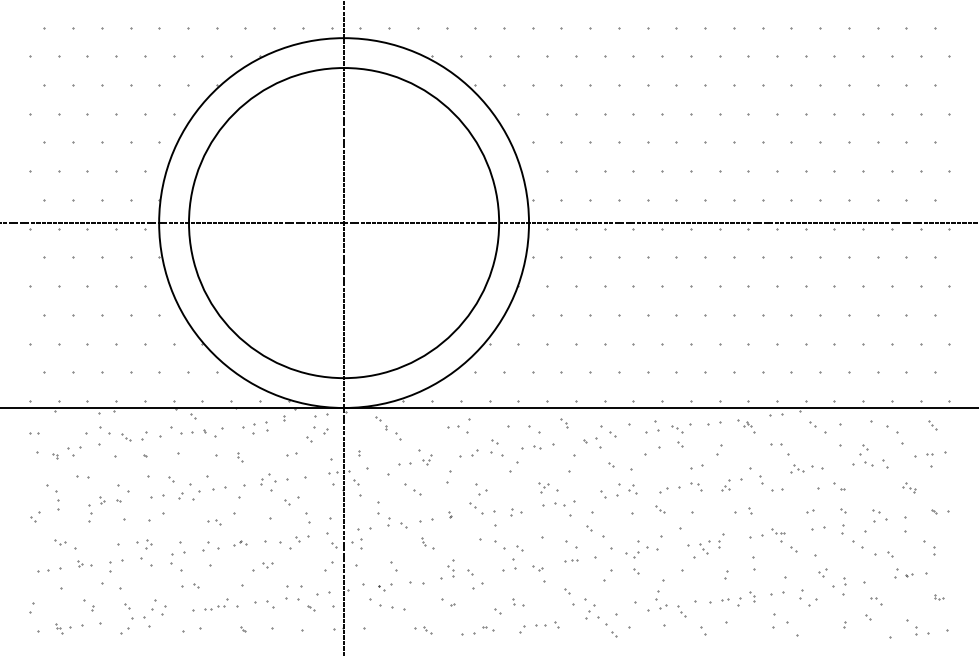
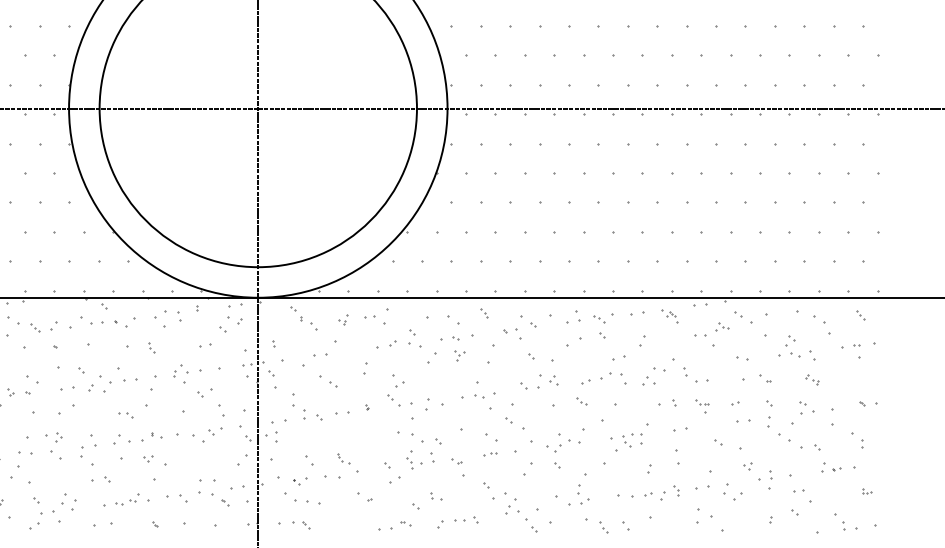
part: (253, 428) -> (165, 318), size x1.6
part: (427, 459) -> (343, 319), moved
part: (797, 468) -> (722, 325), moved
part: (725, 485) -> (648, 377), size x1.6
part: (696, 486) -> (618, 378), size x1.6
part: (543, 487) -> (459, 355), moved
part: (909, 487) -> (812, 379), moved
part: (516, 512) -> (434, 404), size x1.6
part: (778, 535) -> (702, 406), moved
part: (721, 540) -> (644, 433), size x1.4
part: (240, 543) -> (152, 436), size x1.6
part: (427, 543) -> (343, 458), moved
part: (267, 565) -> (148, 458), moved
part: (110, 566) -> (19, 459), size x1.6
part: (450, 568) -> (409, 459), moved
part: (876, 601) -> (803, 495), size x1.6
part: (681, 611) -> (603, 527), moved
part: (423, 630) -> (301, 525), moved

